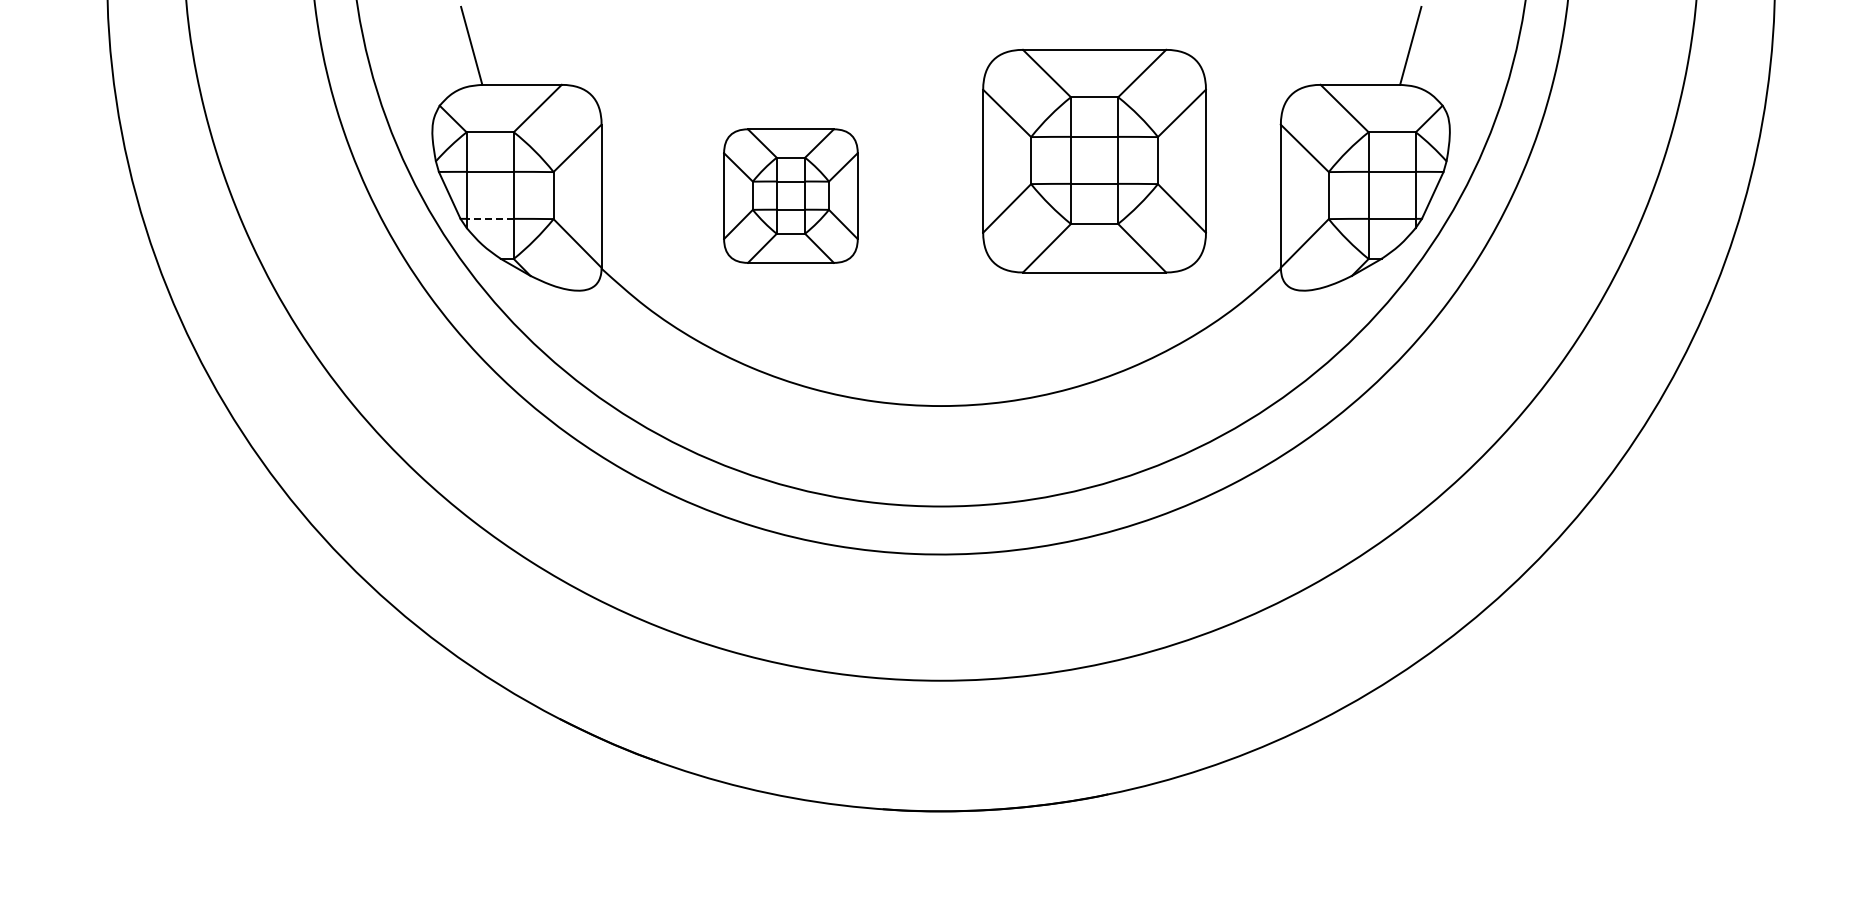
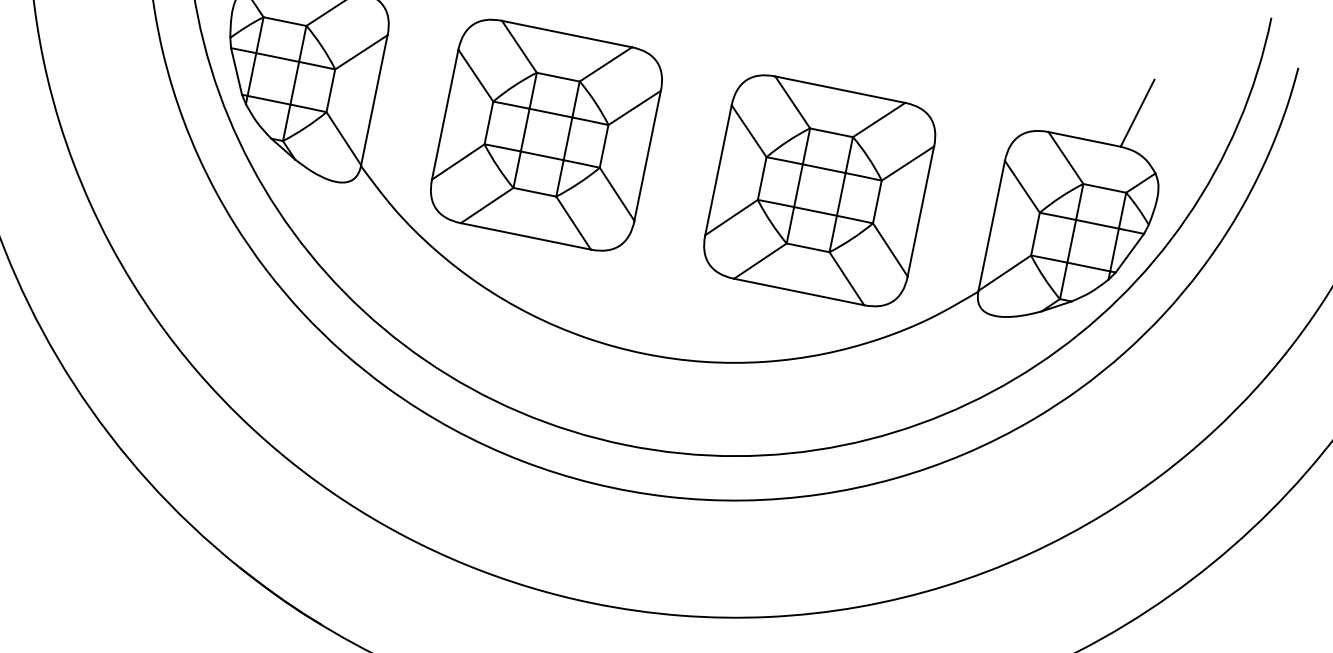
part: (1094, 160) -> (819, 190), moved
part: (790, 195) -> (546, 134), size x1.67
line: (490, 218) -> (269, 99), dashed -> solid

